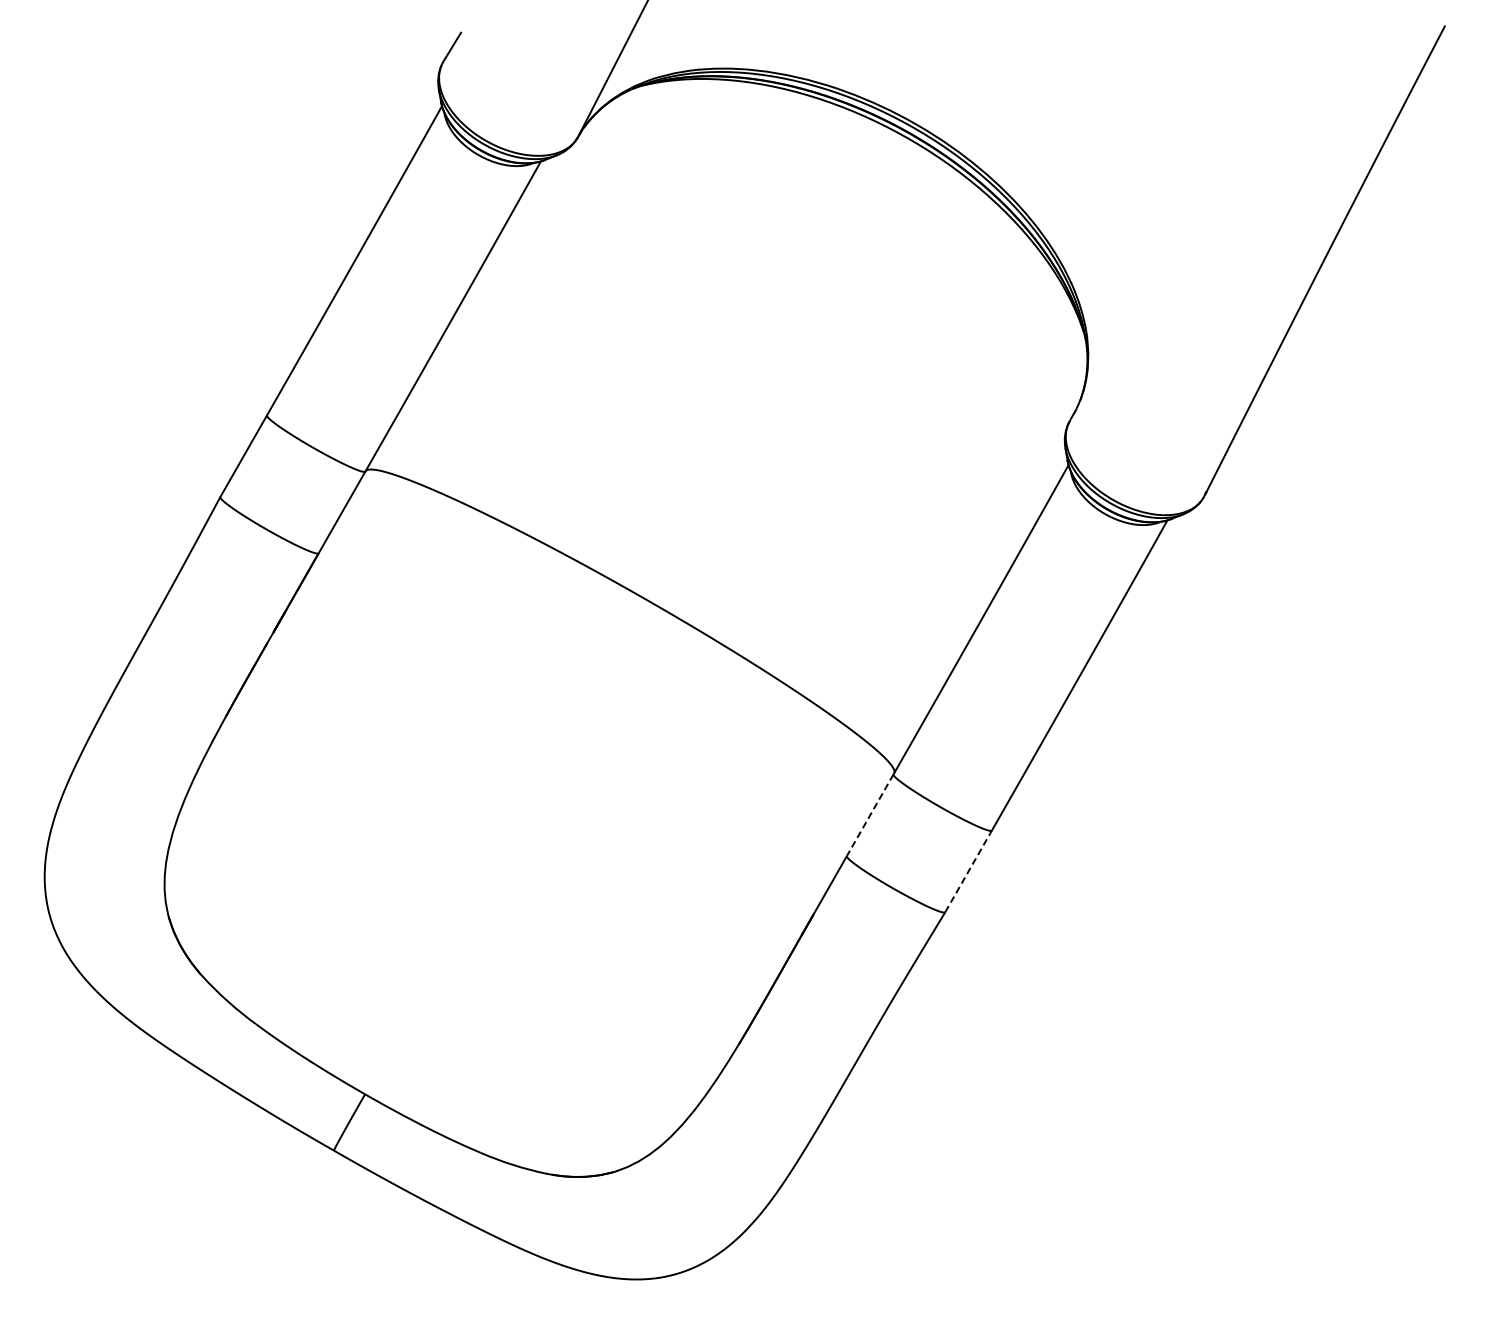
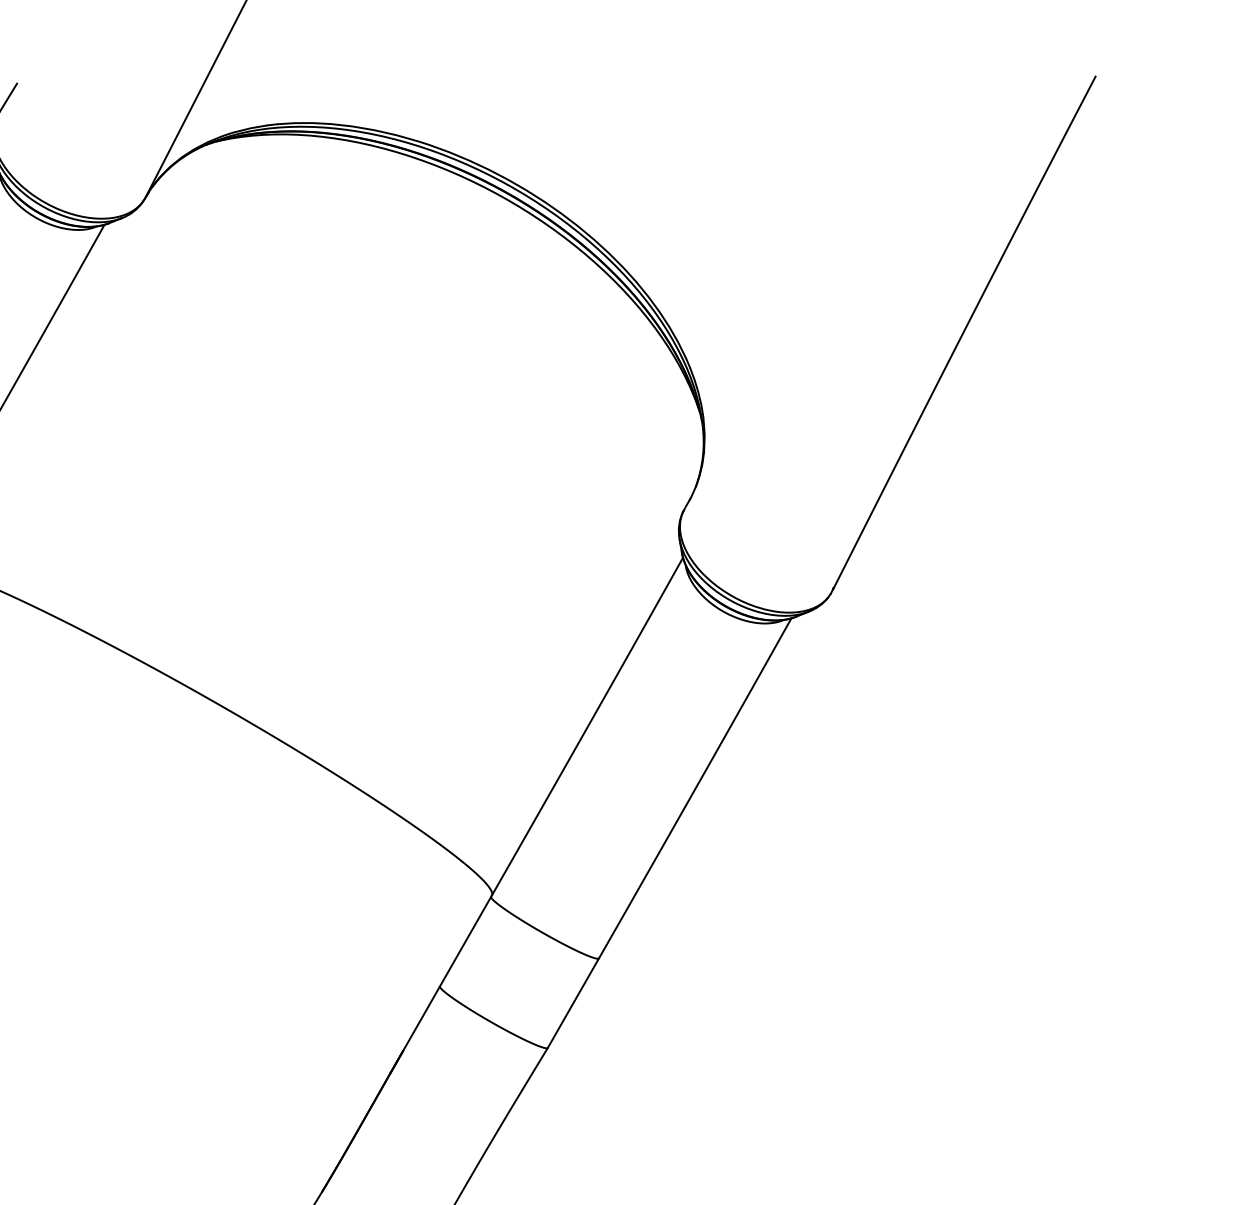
line: (869, 815) -> (464, 941), dashed -> solid
line: (968, 870) -> (573, 1002), dashed -> solid

